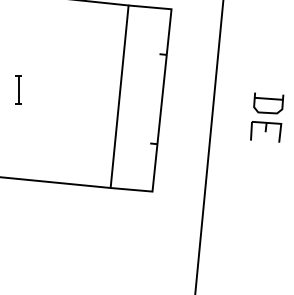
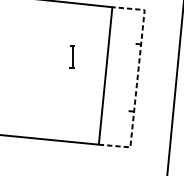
part: (18, 89) -> (72, 56), moved
line: (162, 99) -> (137, 78), solid -> dashed

